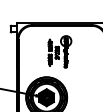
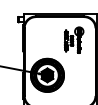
part: (60, 51) -> (74, 39), moved

